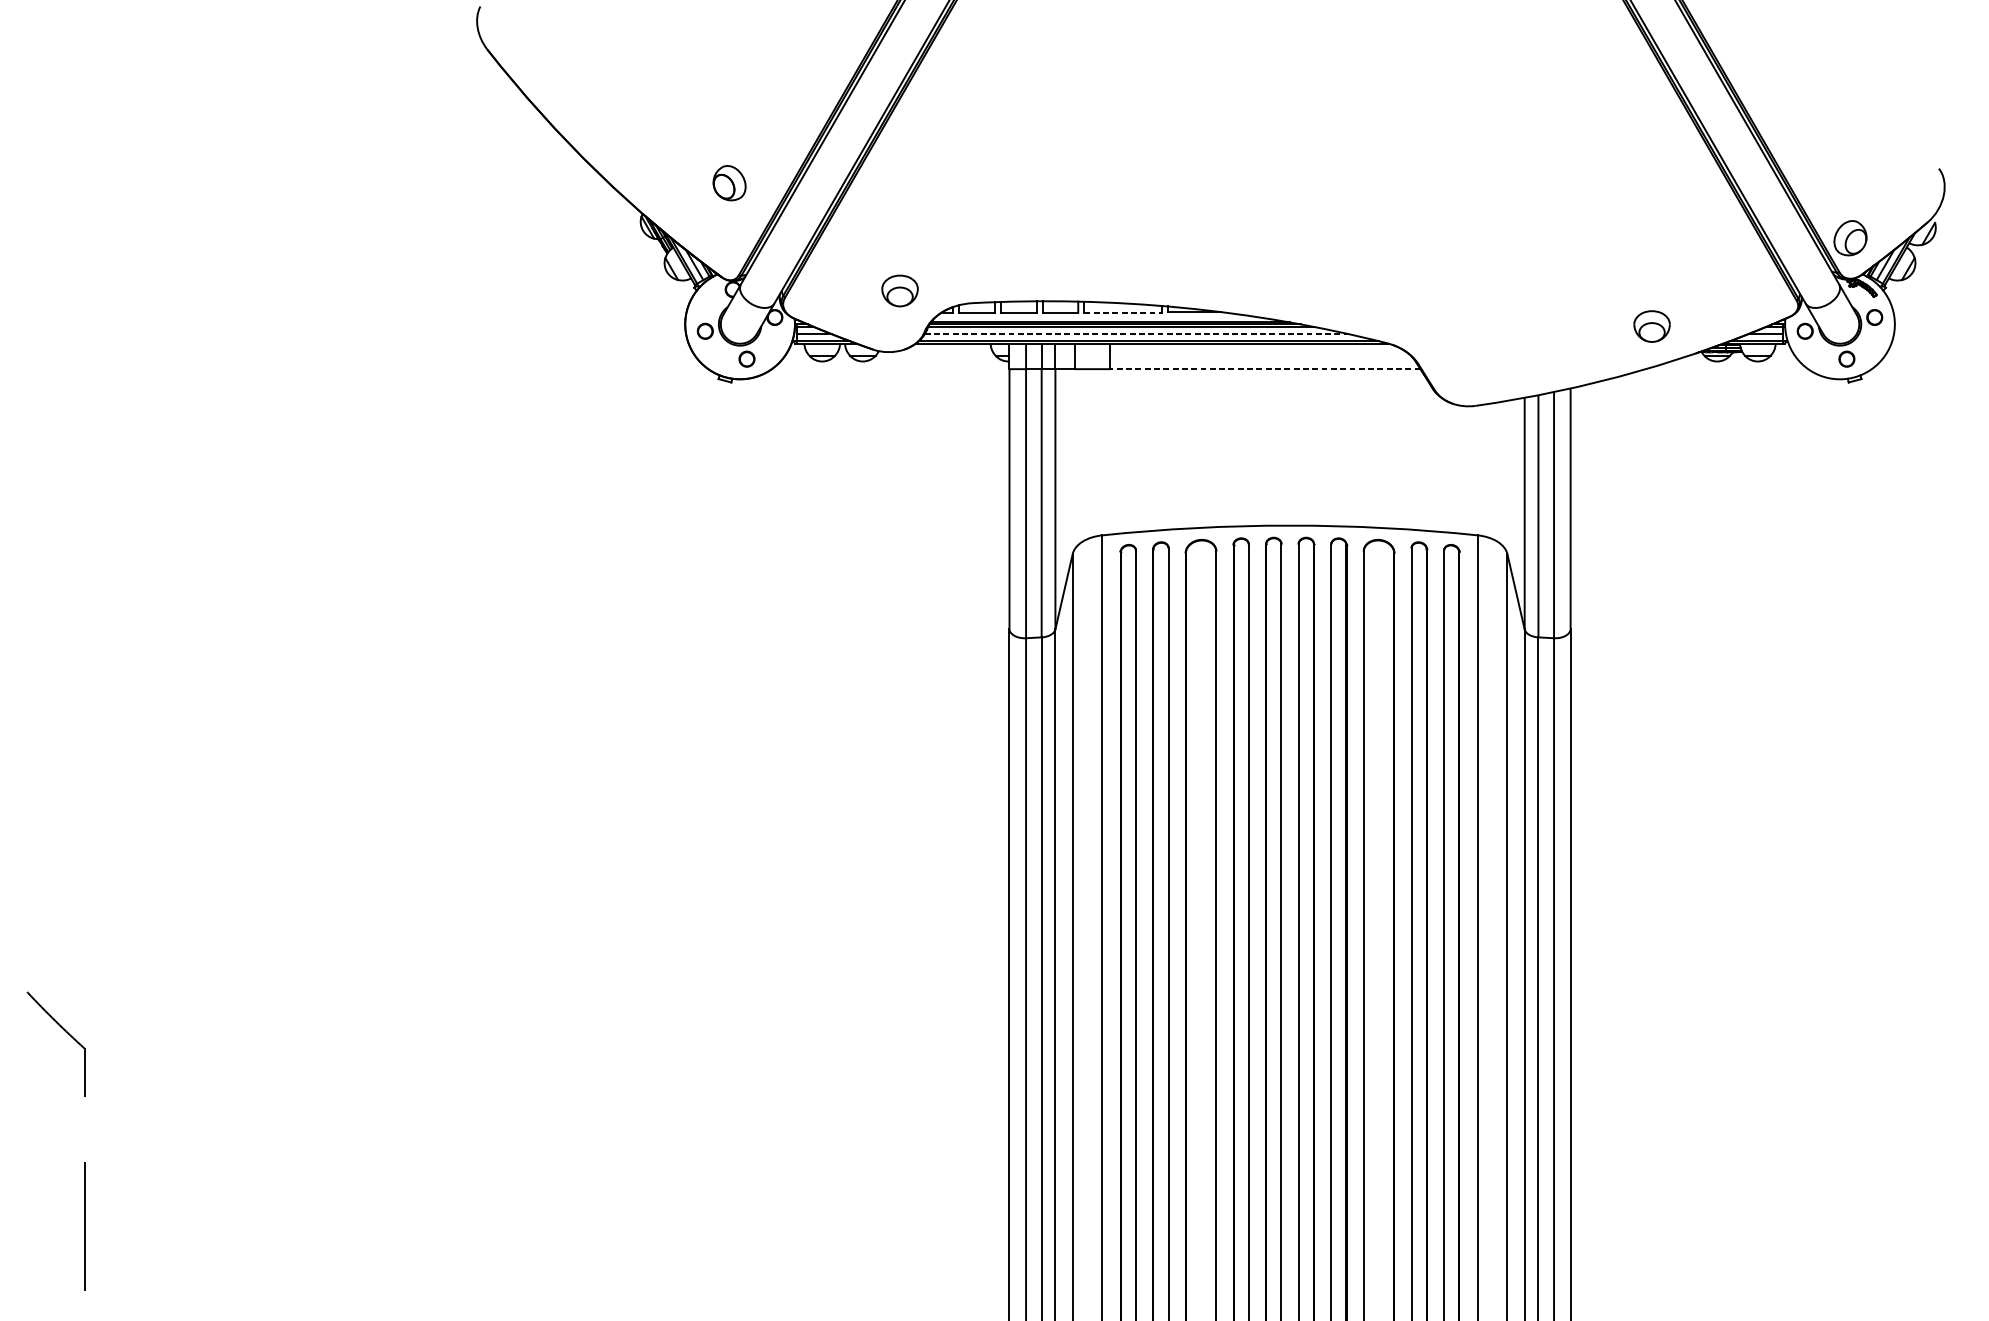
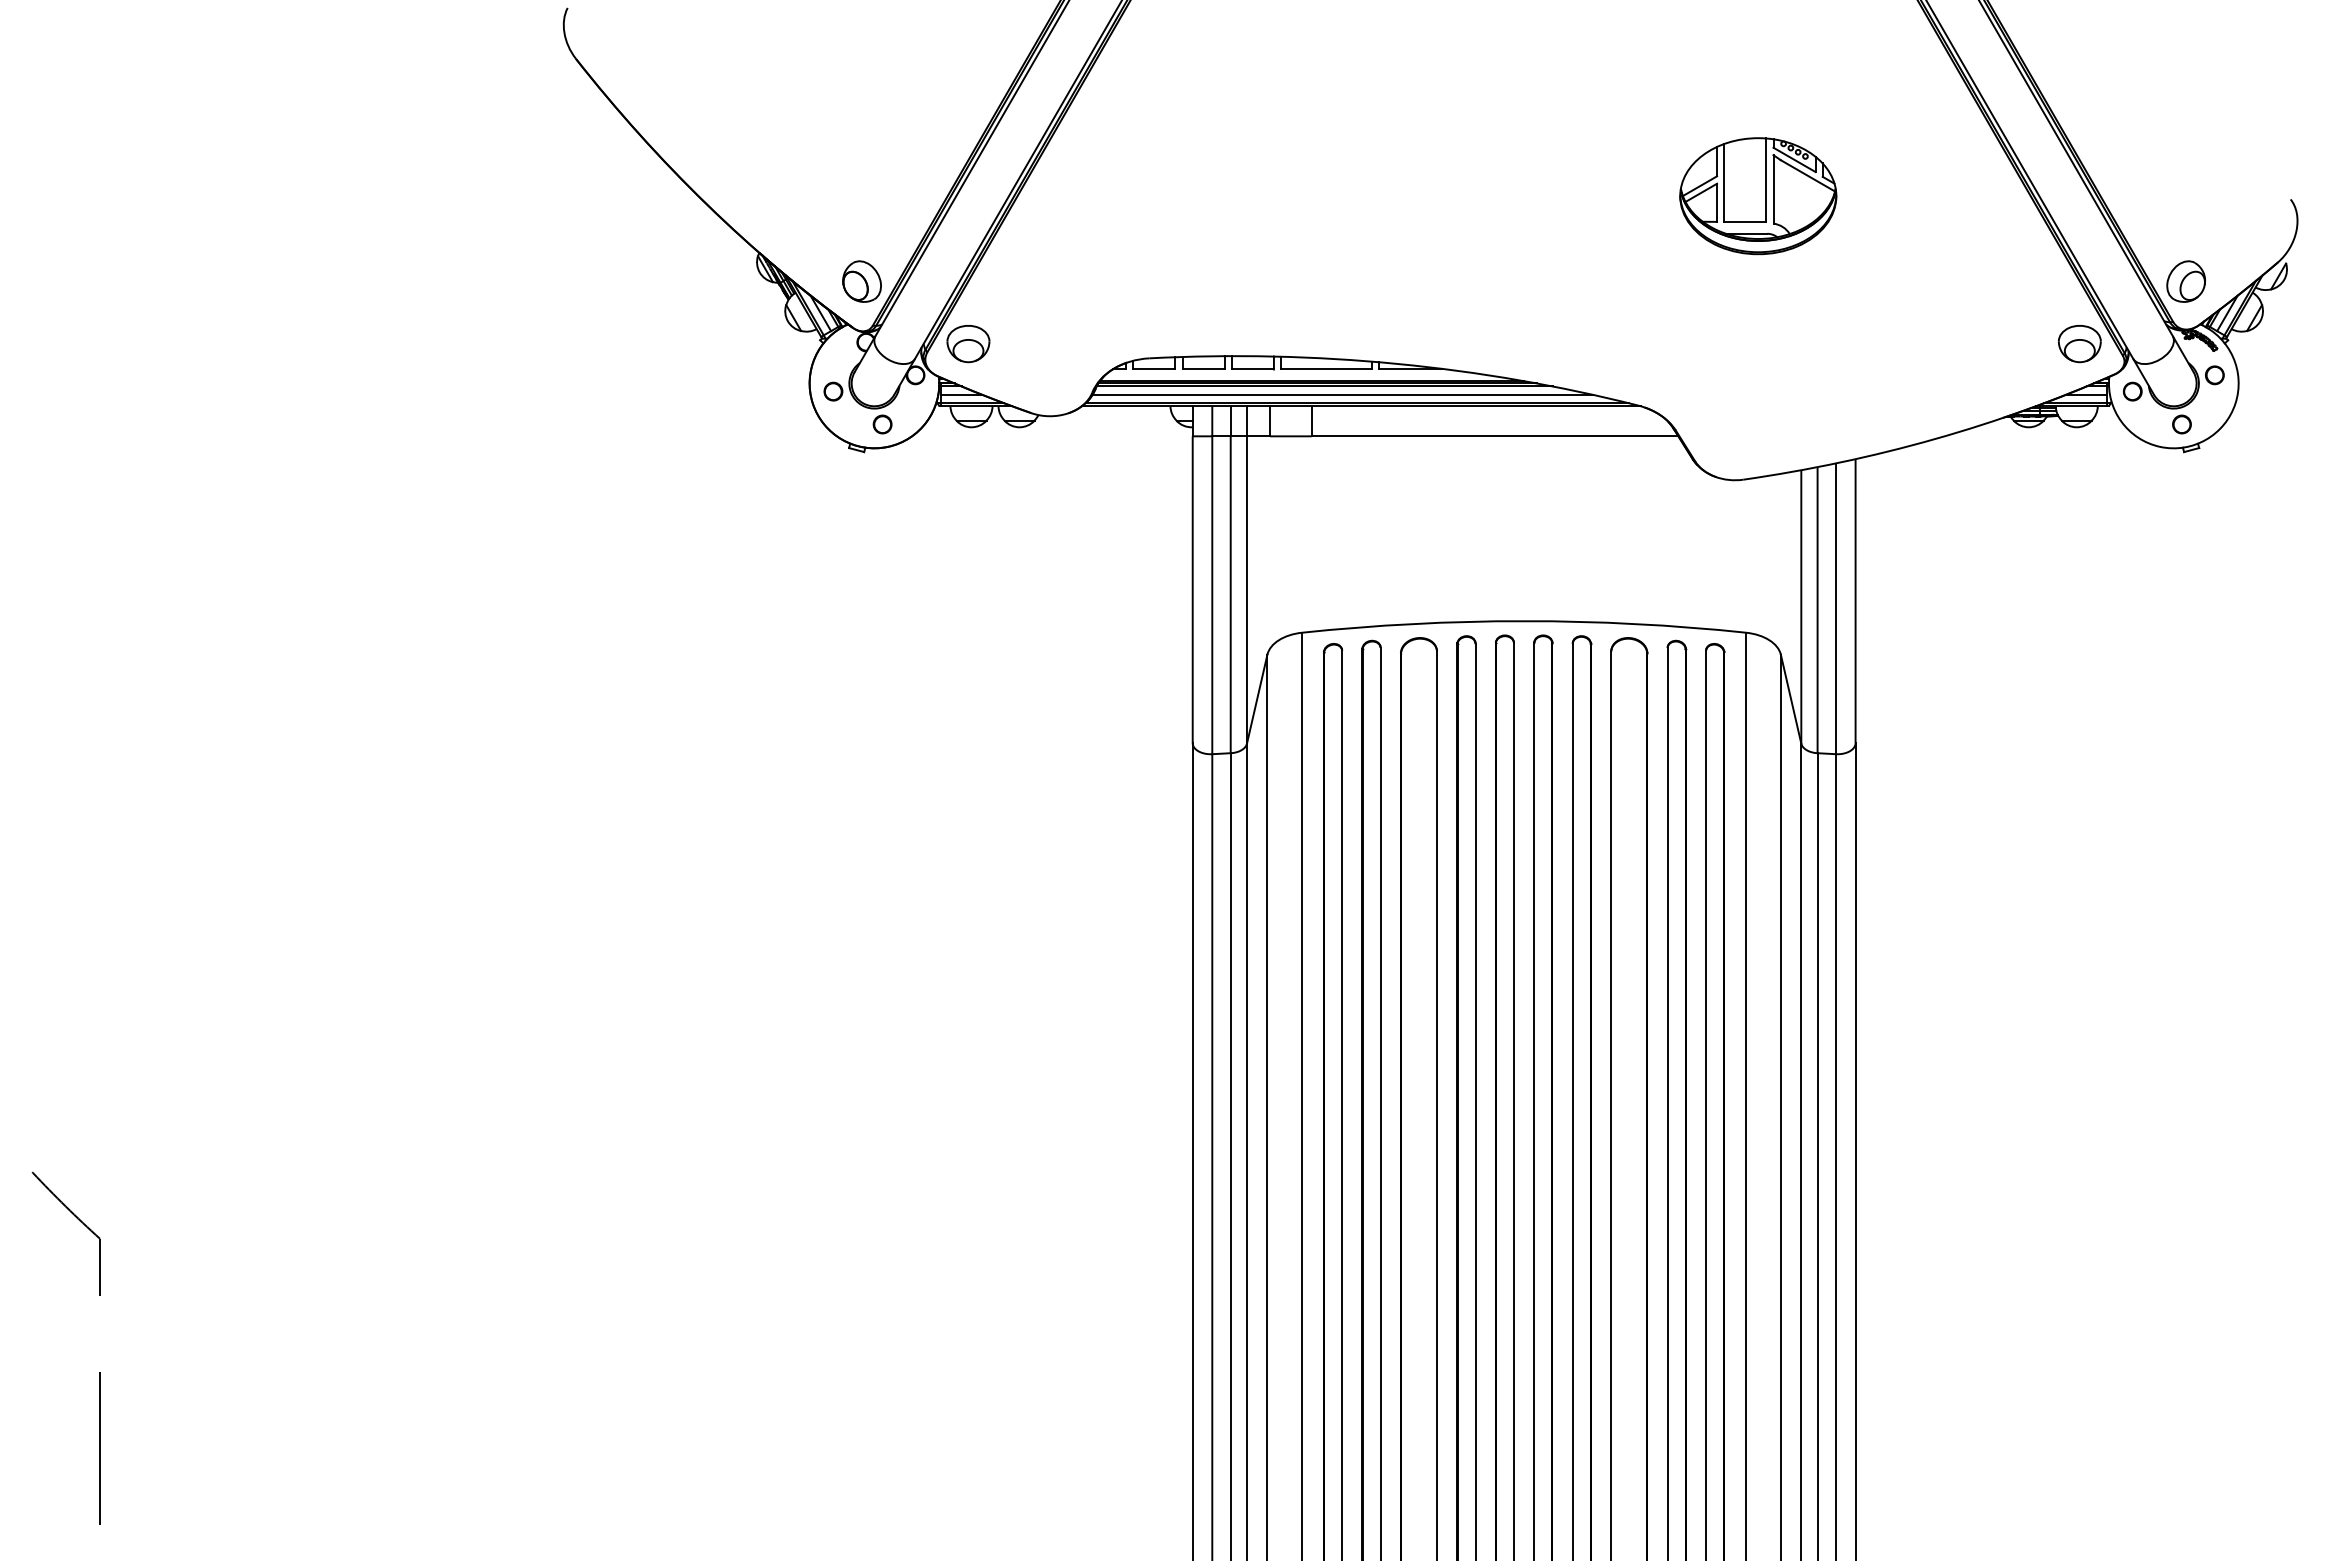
part: (1488, 166) -> (1758, 196), added
part: (729, 183) -> (861, 281), moved
part: (900, 291) -> (968, 344), moved
line: (1122, 312) -> (1326, 369), dashed -> solid
part: (1651, 326) -> (2079, 344), moved
line: (1137, 333) -> (1343, 394), dashed -> solid
line: (1264, 369) -> (1494, 436), dashed -> solid

